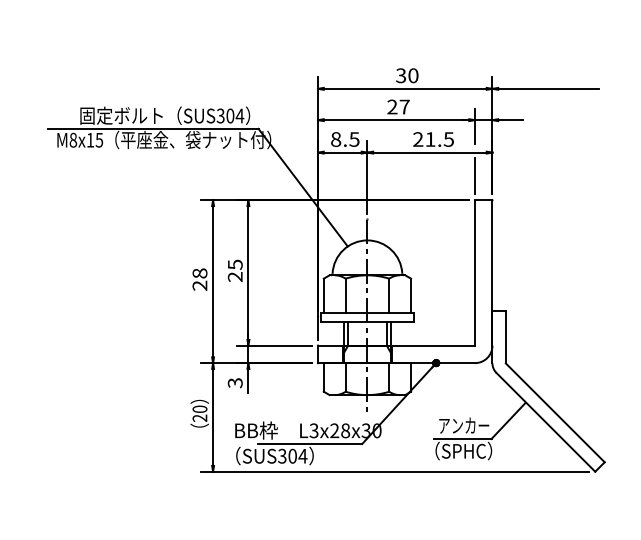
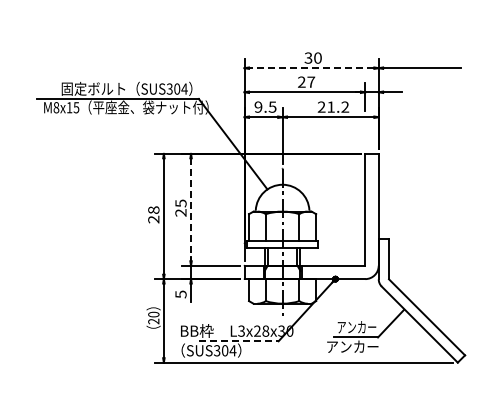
line: (405, 89) -> (311, 68), solid -> dashed
text: (336, 138) -> (258, 106), 8.5 -> 9.5
text: (449, 138) -> (345, 106), 21.5 -> 21.2
line: (475, 176) -> (365, 135), removed
line: (248, 273) -> (191, 210), solid -> dashed
text: (234, 381) -> (180, 293), 3 -> 5
line: (310, 444) -> (238, 341), solid -> dashed
text: (458, 450) -> (352, 346), （SPHC） -> アンカー

